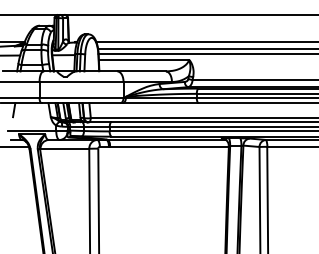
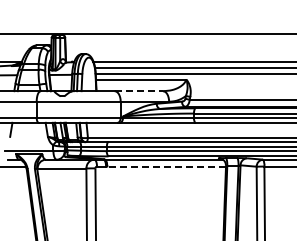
line: (142, 71) -> (139, 91), solid -> dashed
line: (168, 146) -> (165, 166), solid -> dashed

